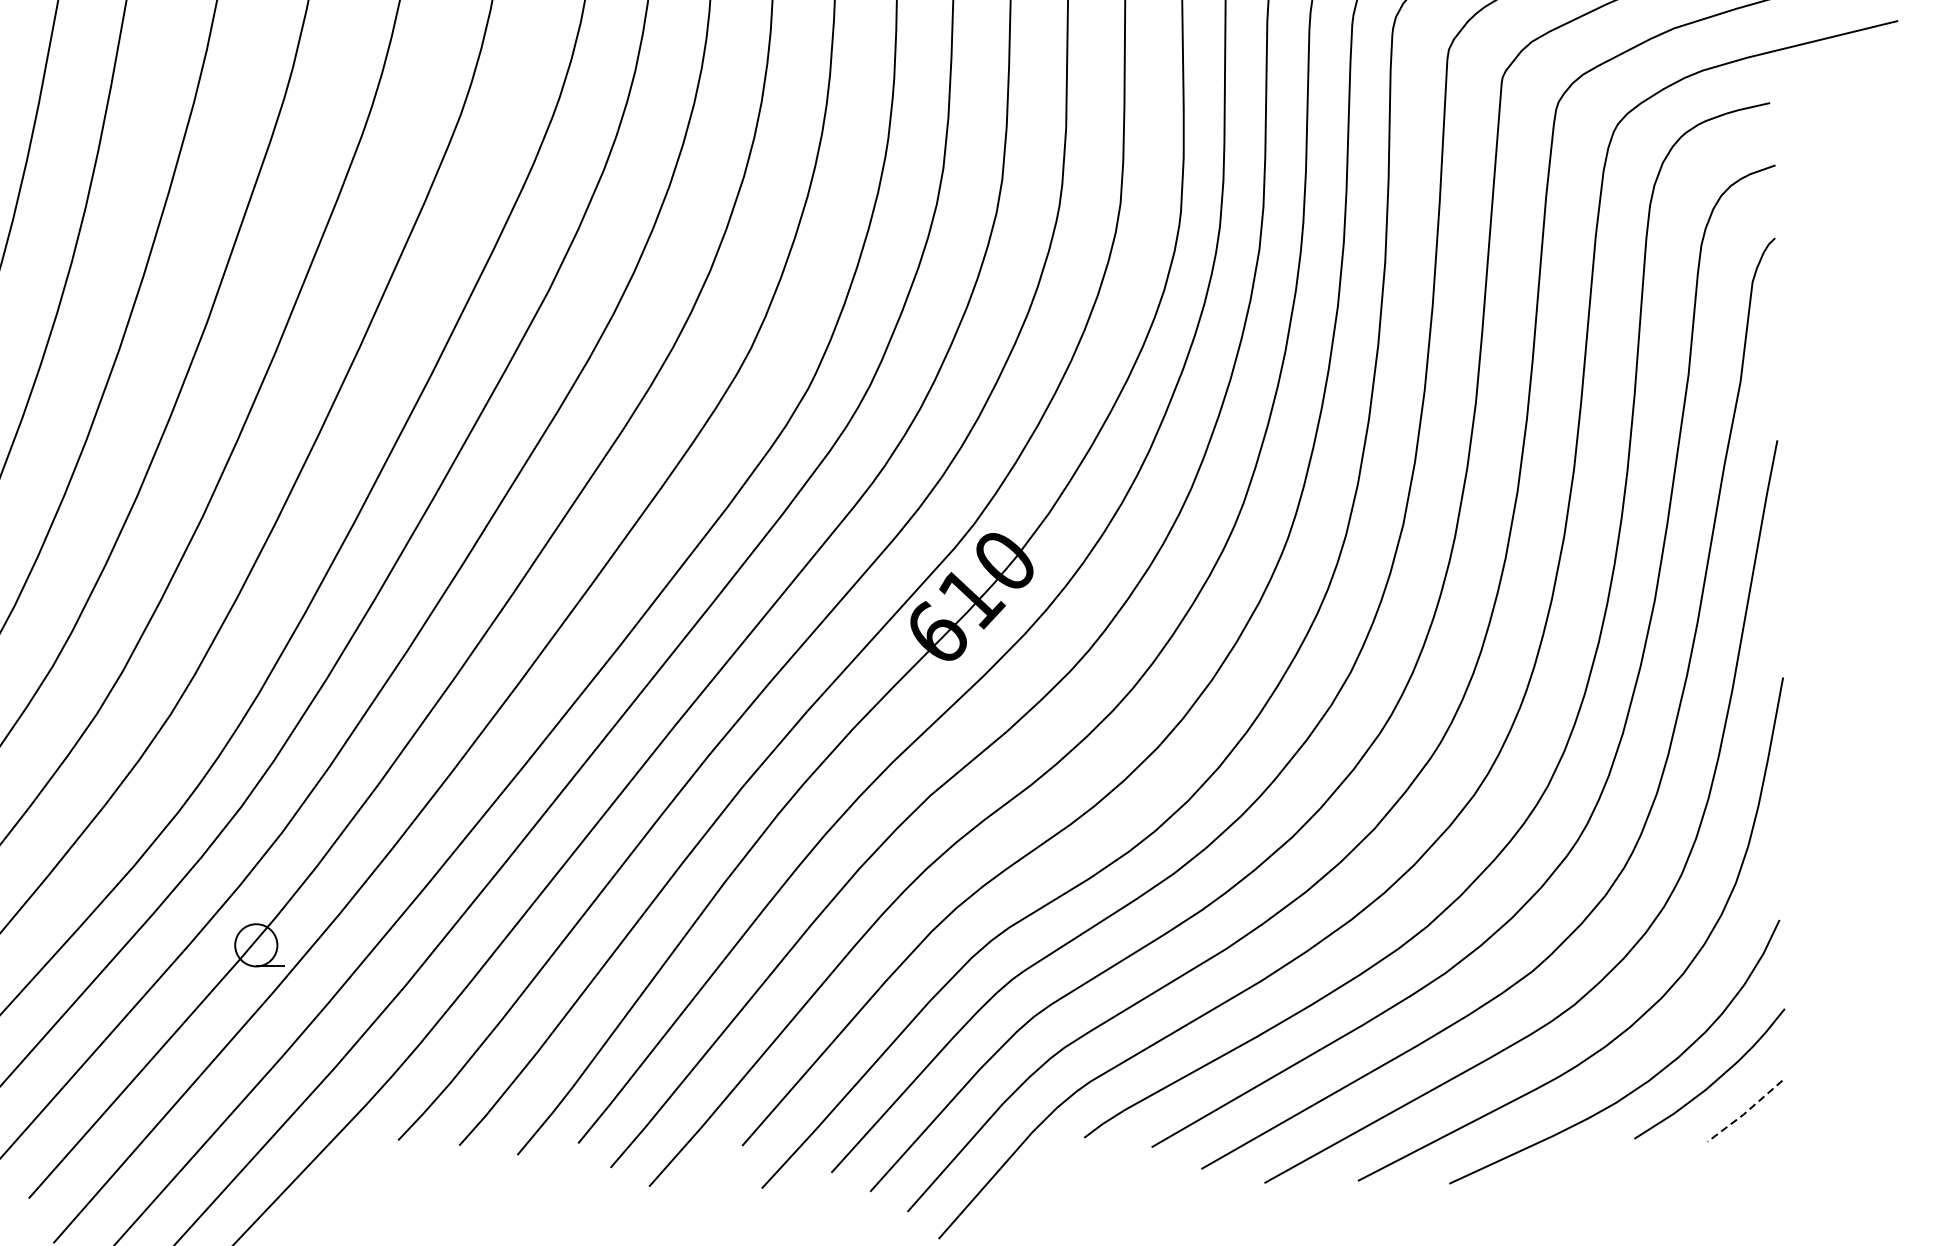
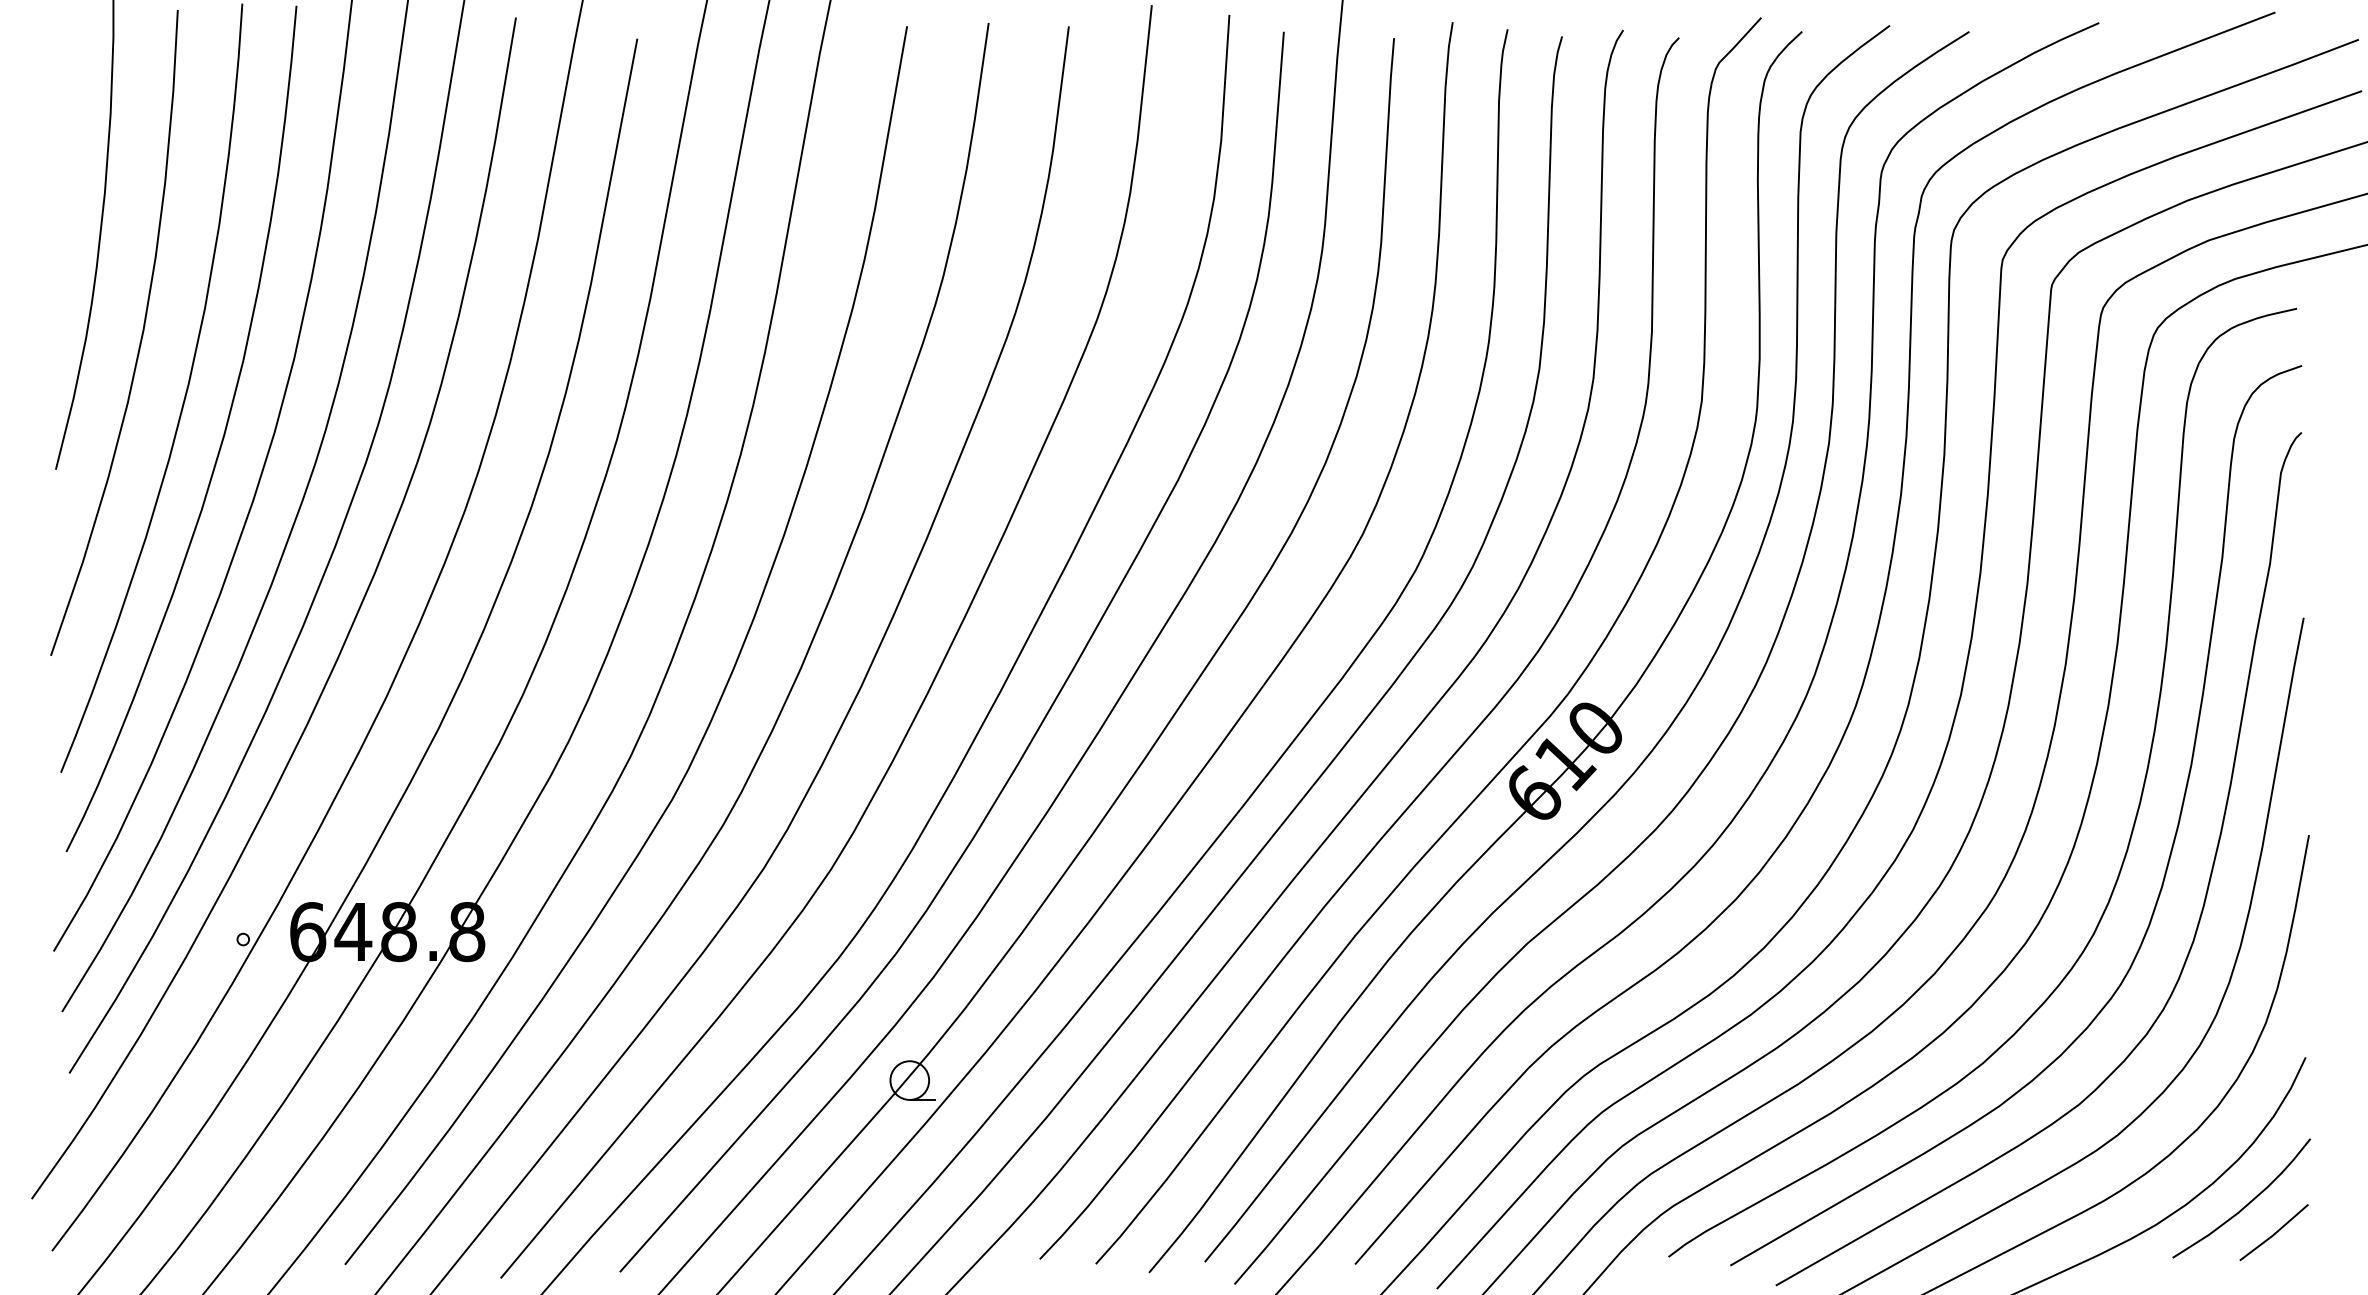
line: (1745, 1113) -> (2274, 1234), dashed -> solid

